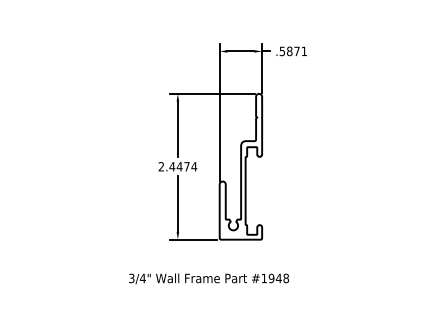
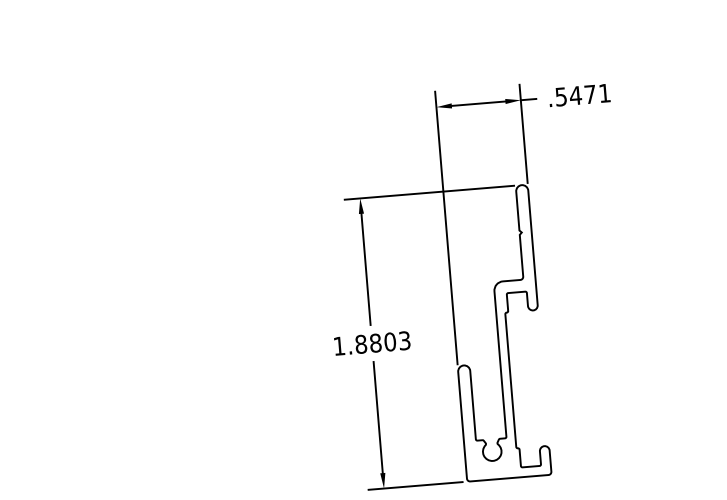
text: (289, 51) -> (575, 95), .5871 -> .5471
text: (177, 166) -> (371, 342), 2.4474 -> 1.8803

